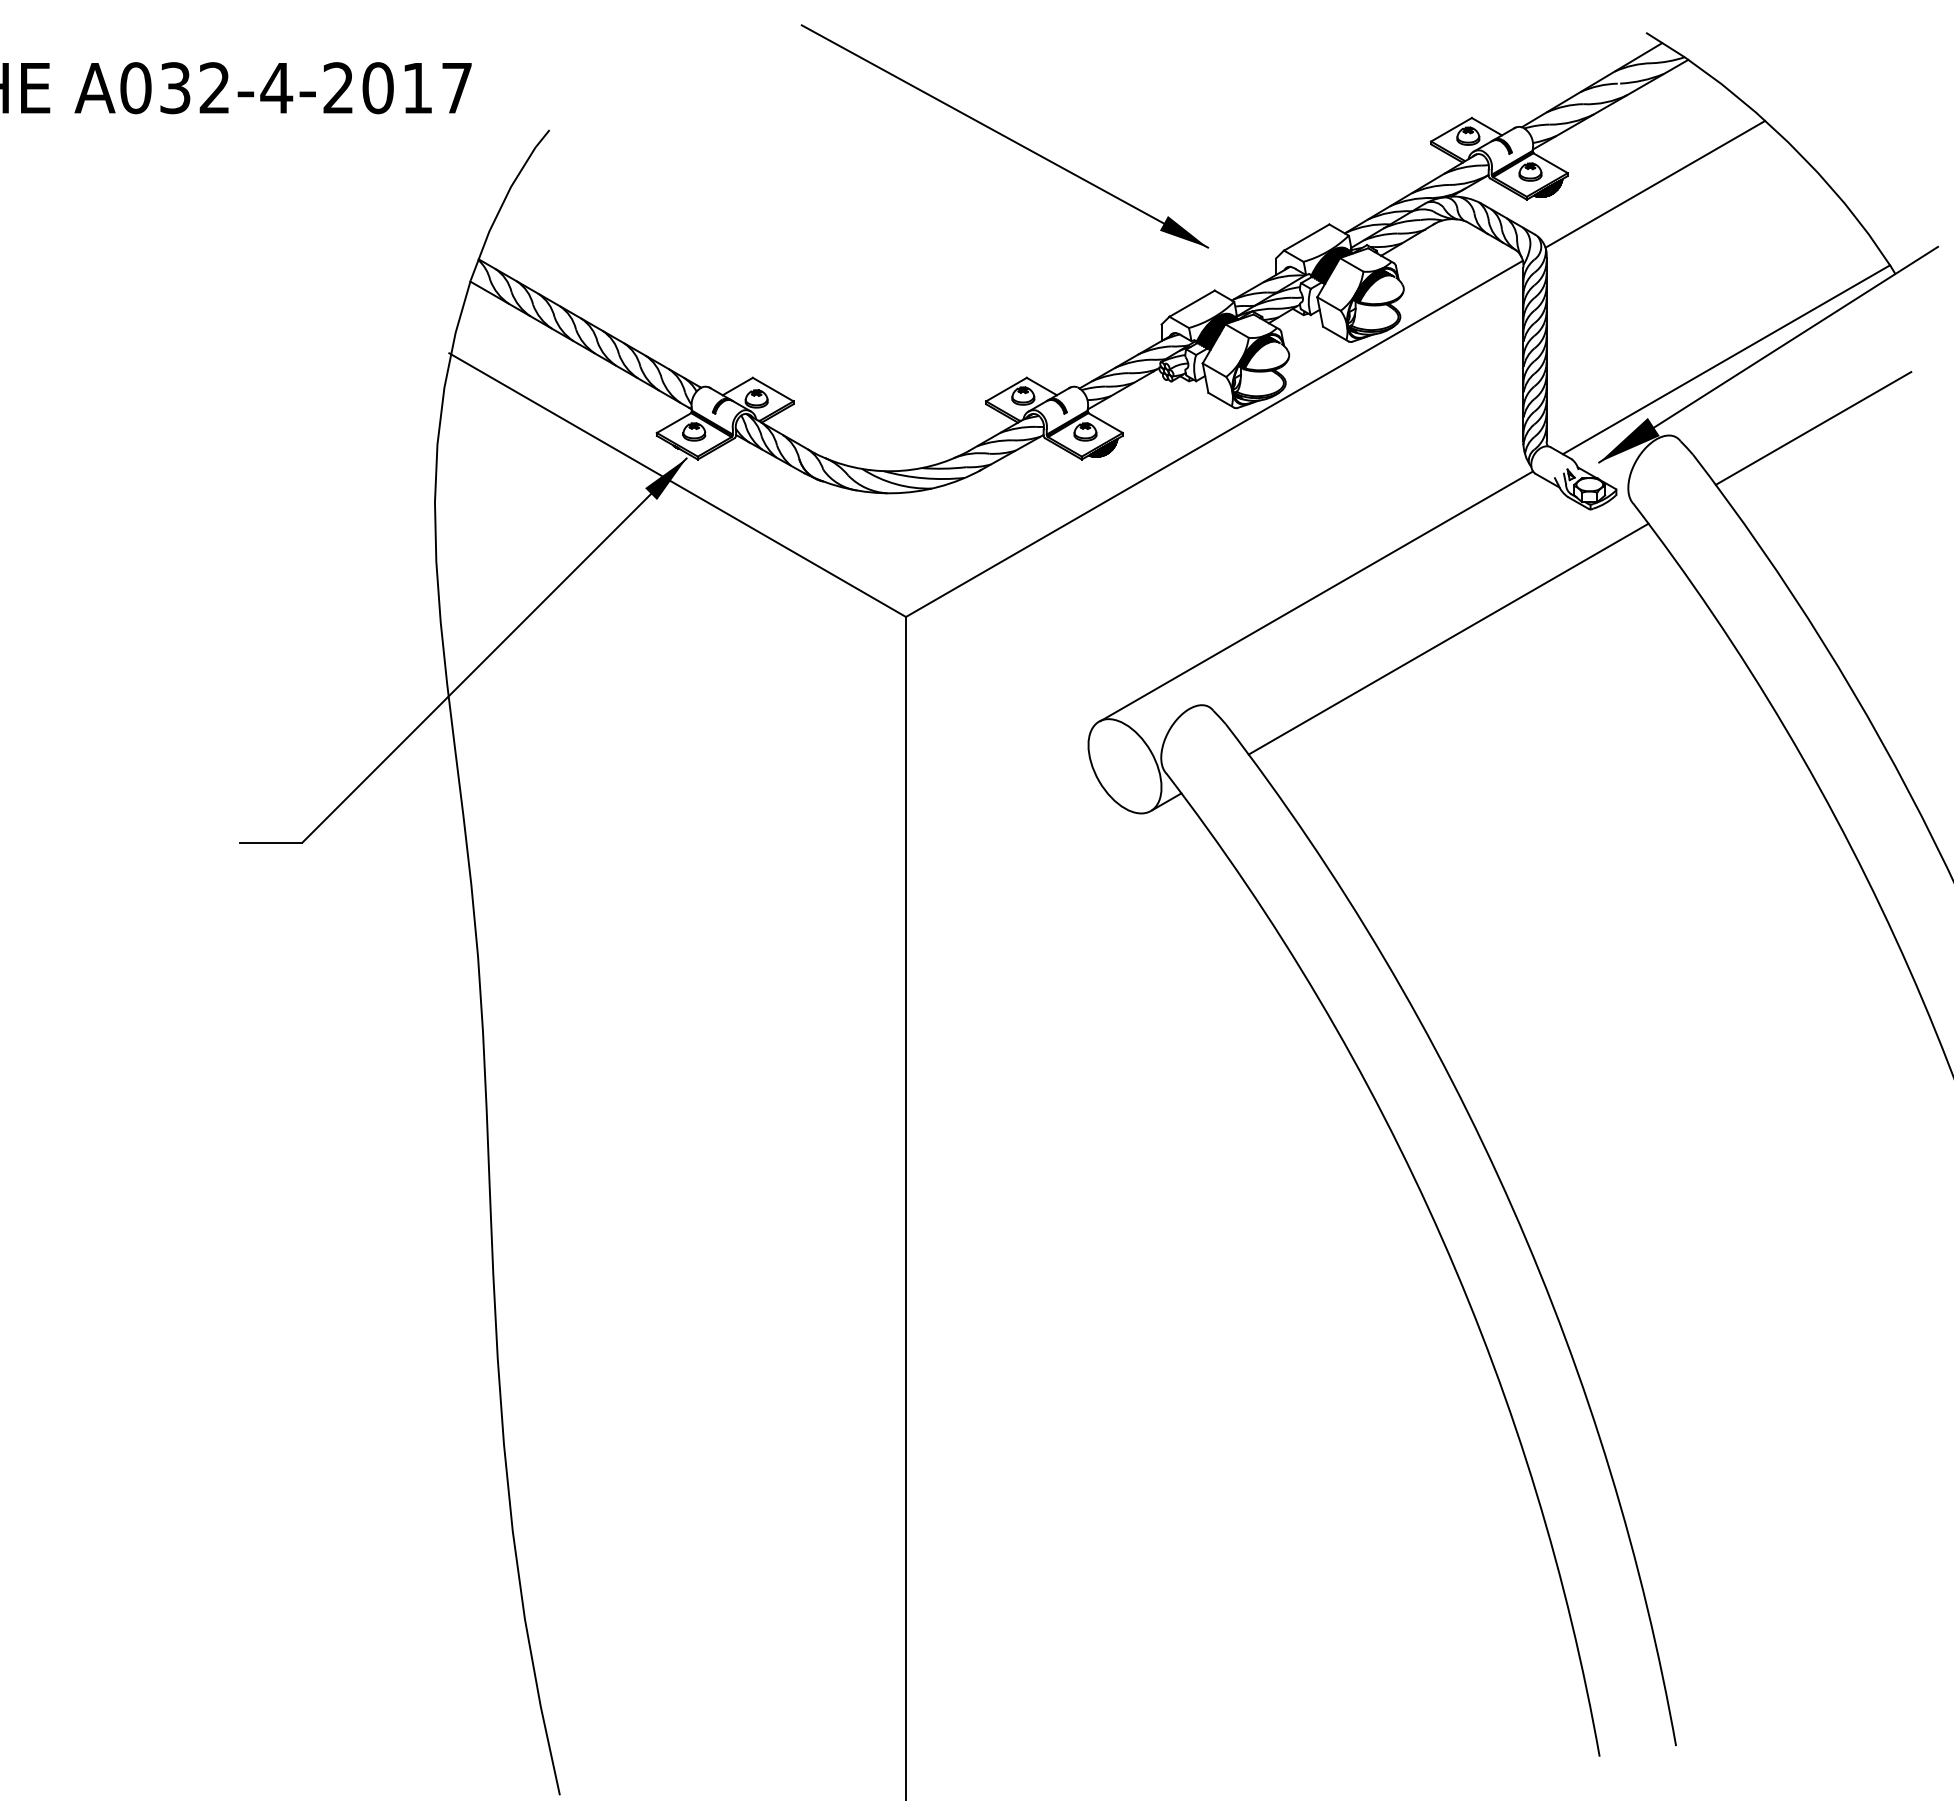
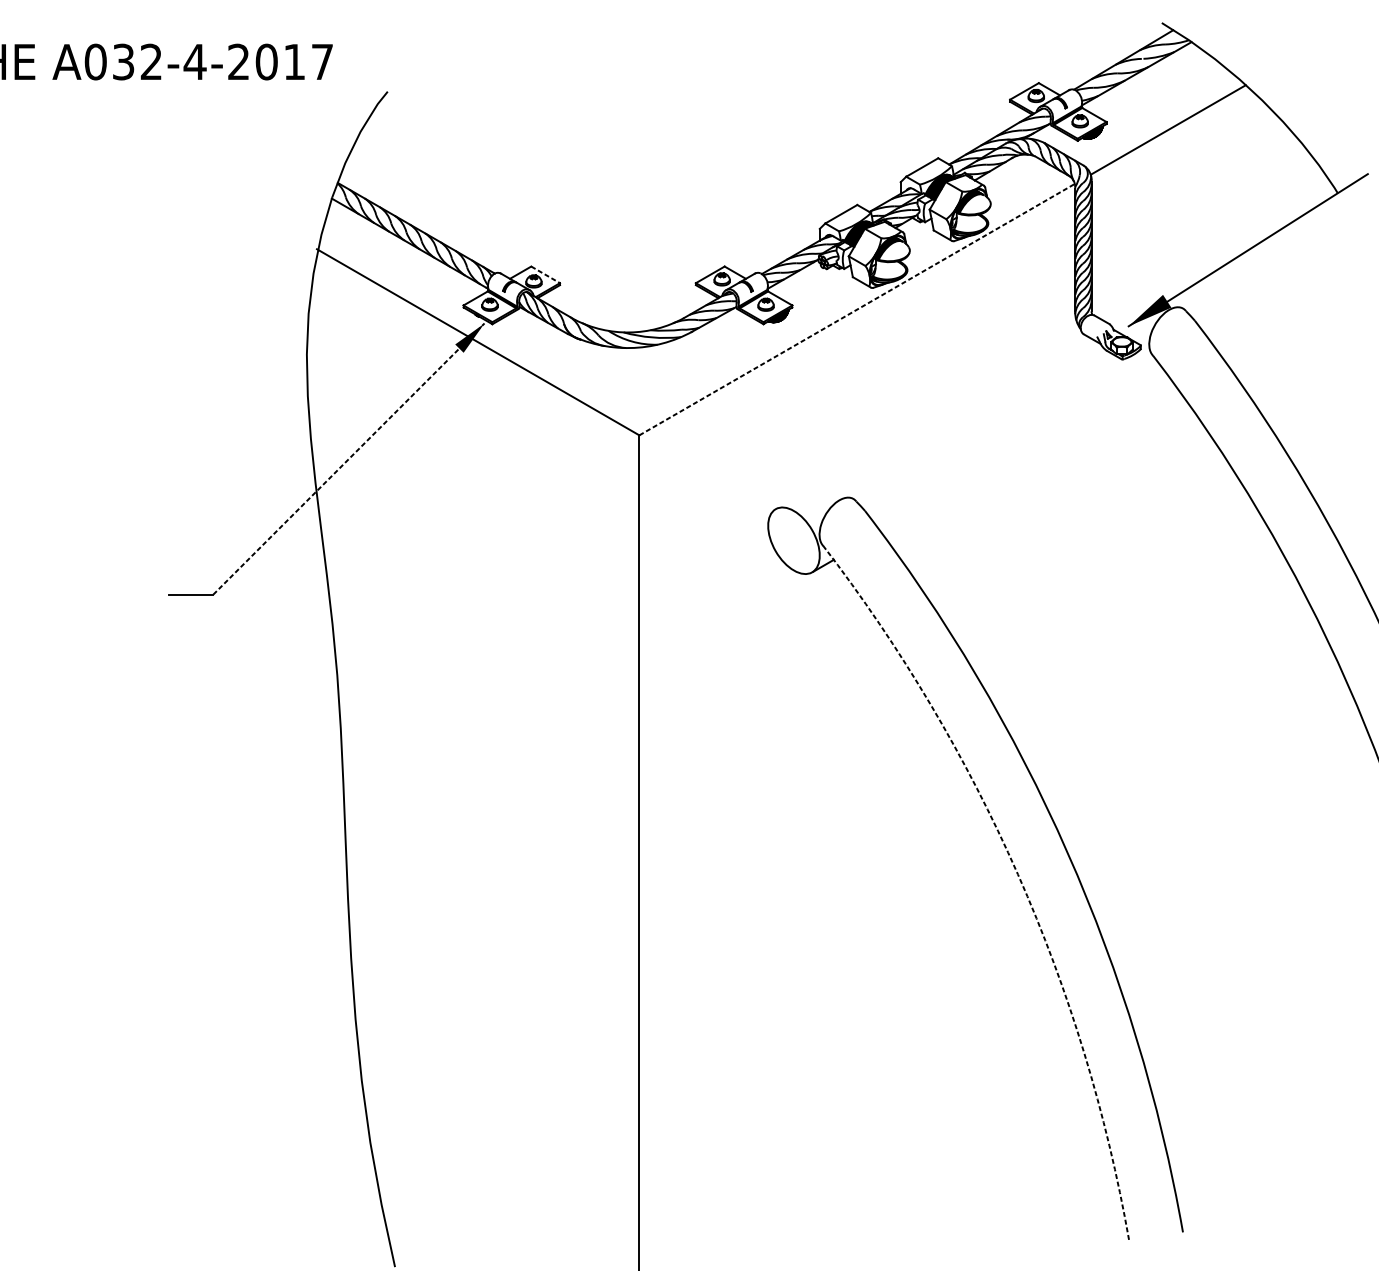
part: (1004, 136) -> (708, 96), removed
line: (1726, 359) -> (1218, 253), removed
line: (773, 389) -> (545, 274), solid -> dashed
line: (1813, 428) -> (1279, 302), removed
line: (1214, 438) -> (857, 309), solid -> dashed
line: (1316, 596) -> (929, 420), removed
line: (1448, 638) -> (1022, 450), removed
line: (494, 650) -> (348, 459), solid -> dashed
arc: (1442, 1239) -> (1018, 874), solid -> dashed

